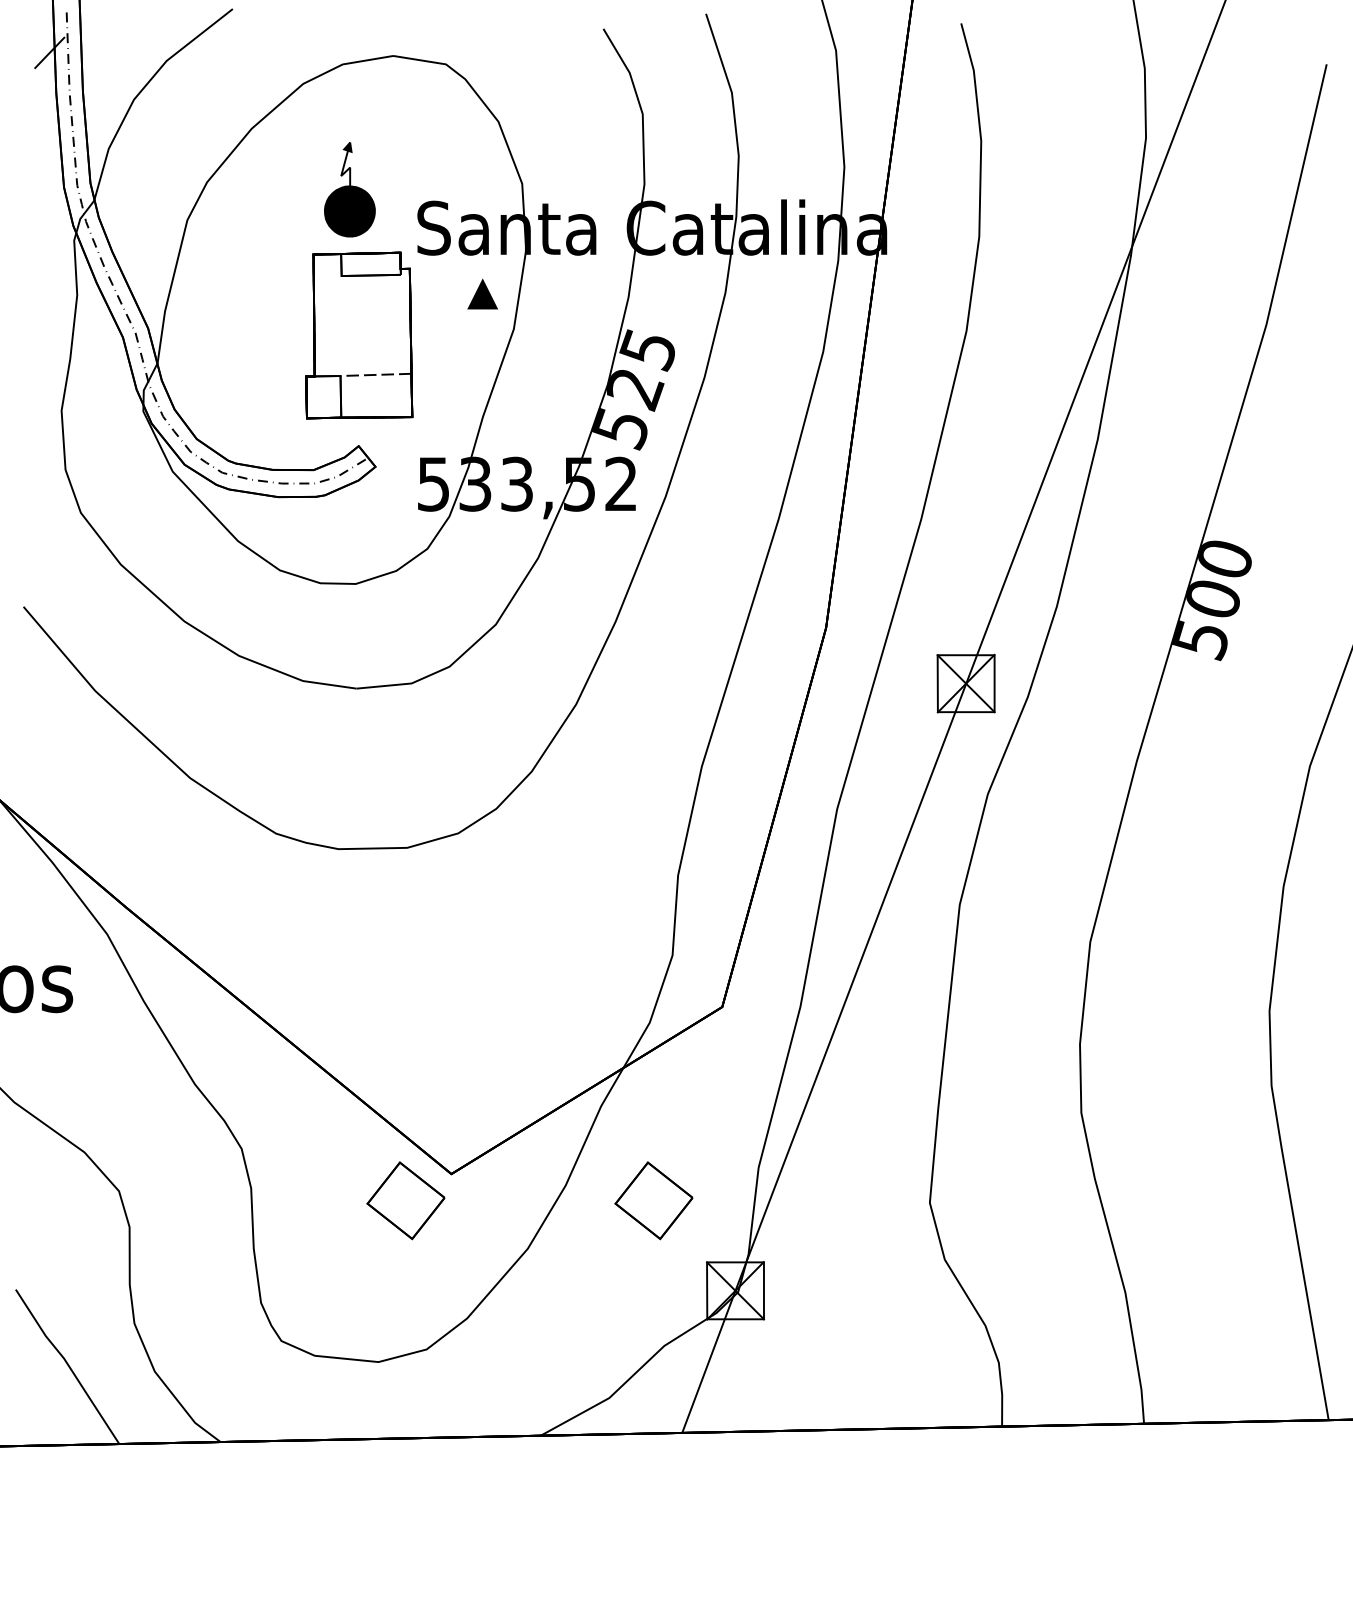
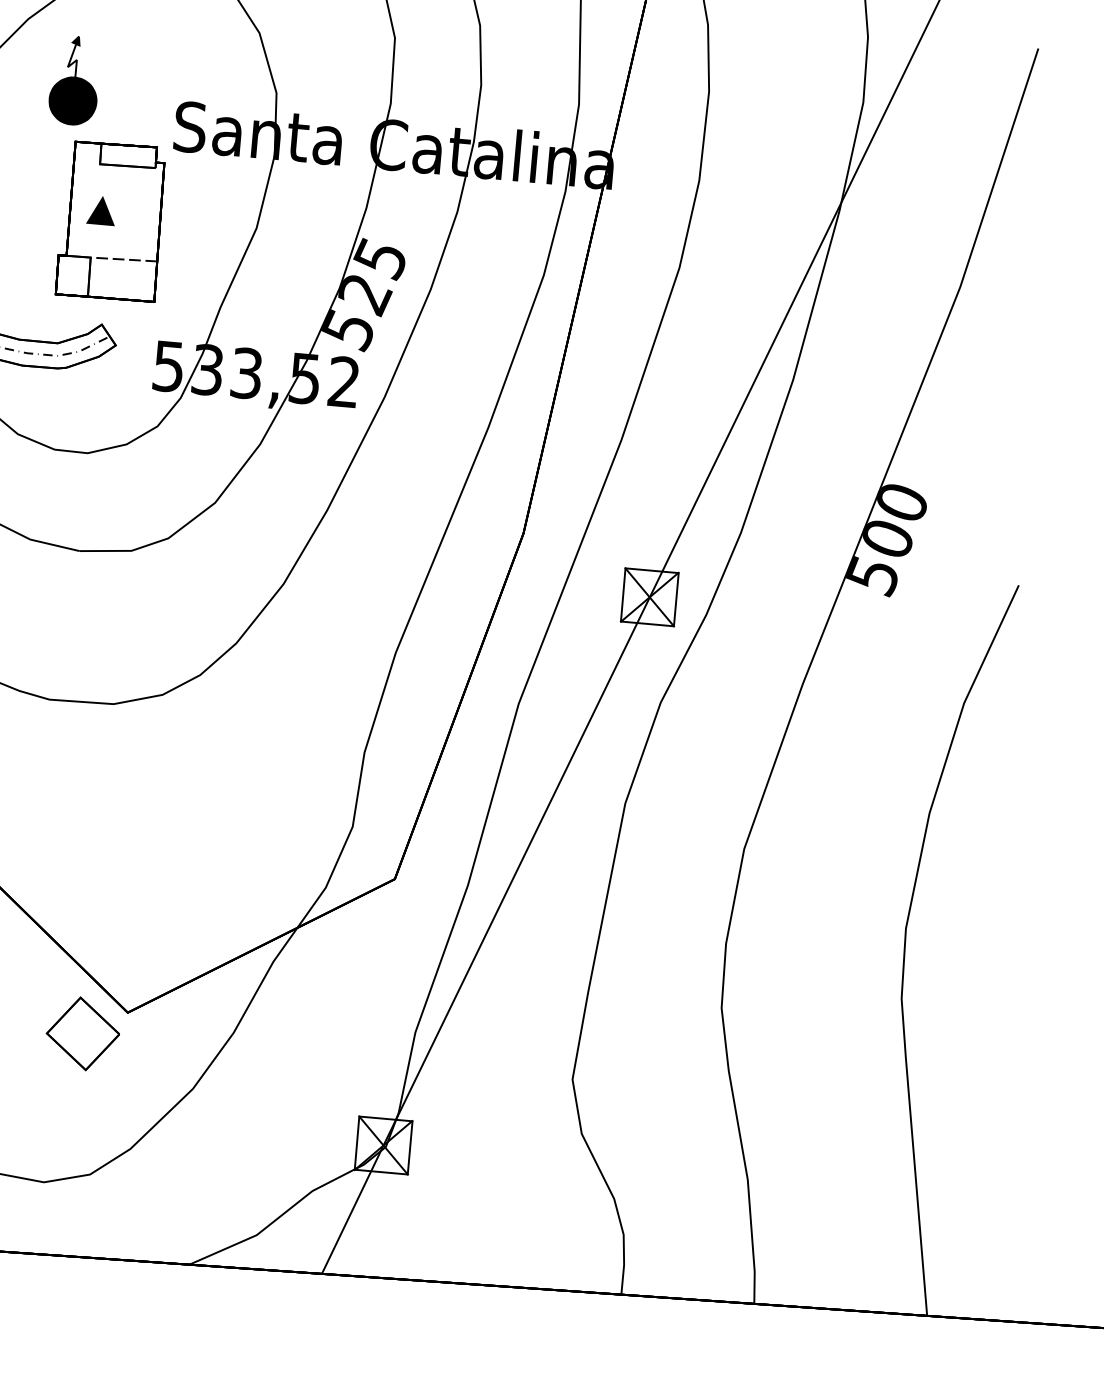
part: (349, 189) -> (74, 80), moved
part: (482, 293) -> (101, 210), moved
part: (653, 1200) -> (314, 1054), removed

